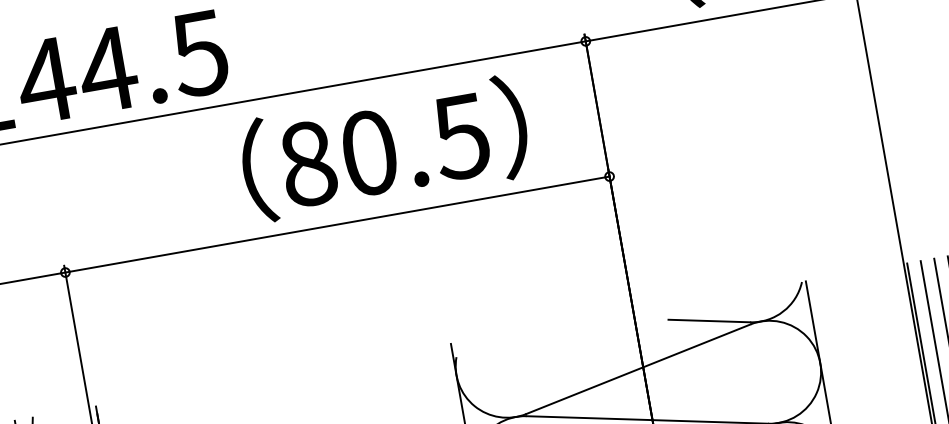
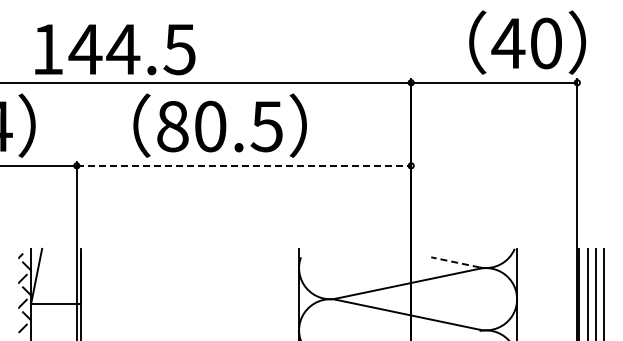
text: (383, 148) -> (219, 125), moved
line: (338, 223) -> (244, 165), solid -> dashed
line: (709, 321) -> (455, 262), solid -> dashed

